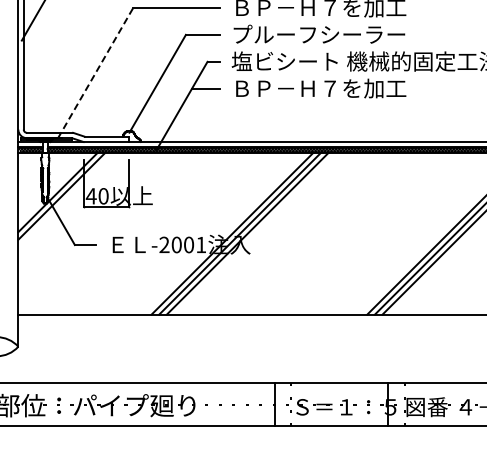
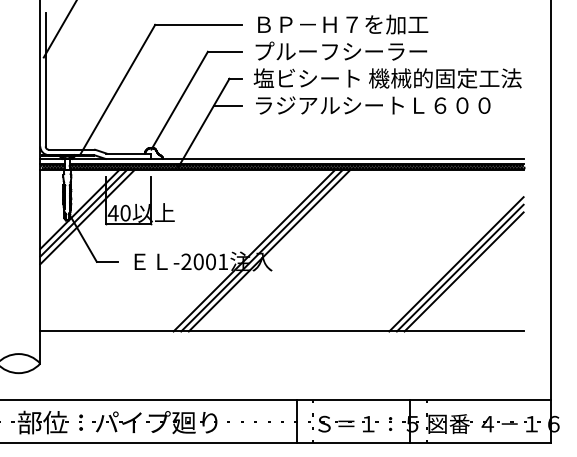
line: (95, 72) -> (117, 89), dashed -> solid
text: (351, 88) -> (373, 105), ＢＰ－Ｈ７を加工 -> ラジアルシートＬ６００
line: (65, 199) -> (87, 216), added

